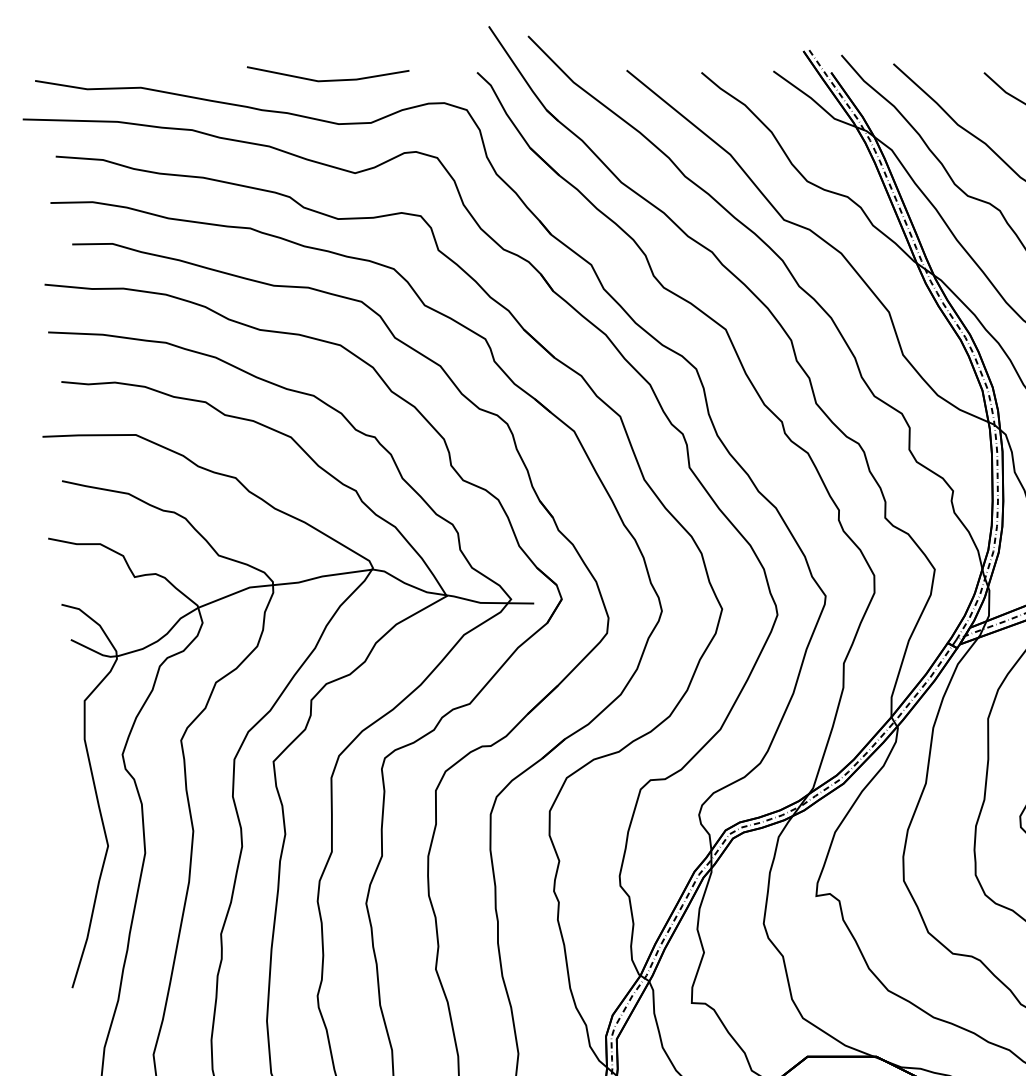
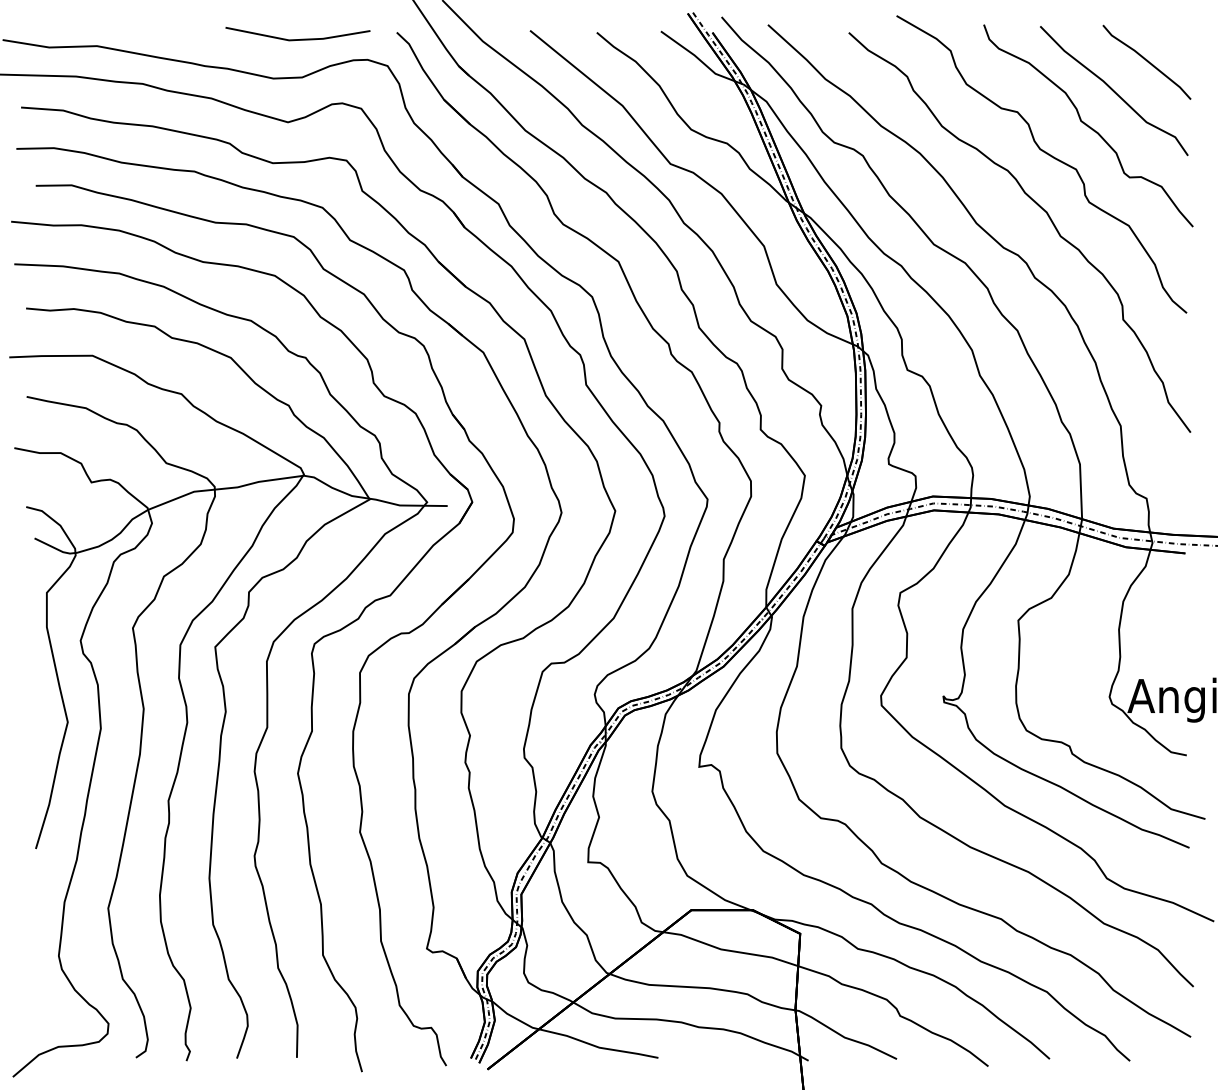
line: (327, 80) -> (297, 39), moved

